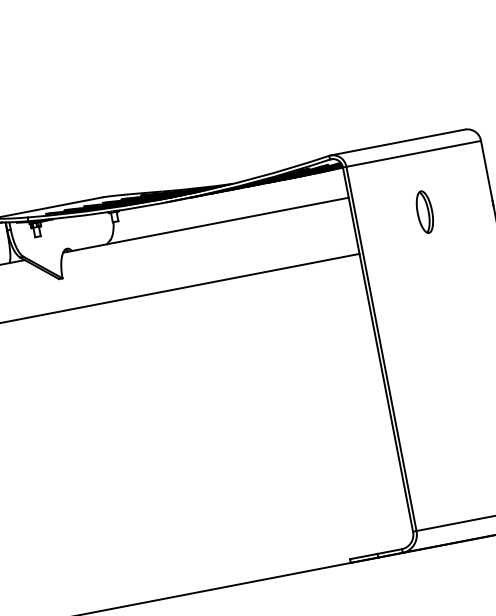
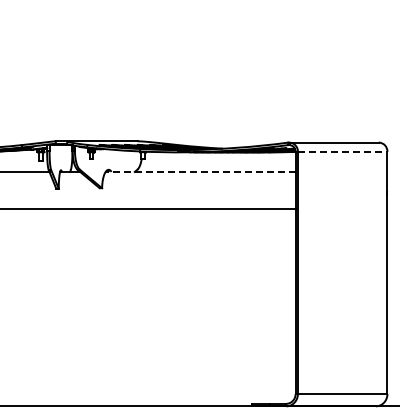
line: (413, 153) -> (342, 151), solid -> dashed
part: (424, 212) -> (342, 190), removed
line: (205, 224) -> (200, 171), solid -> dashed

